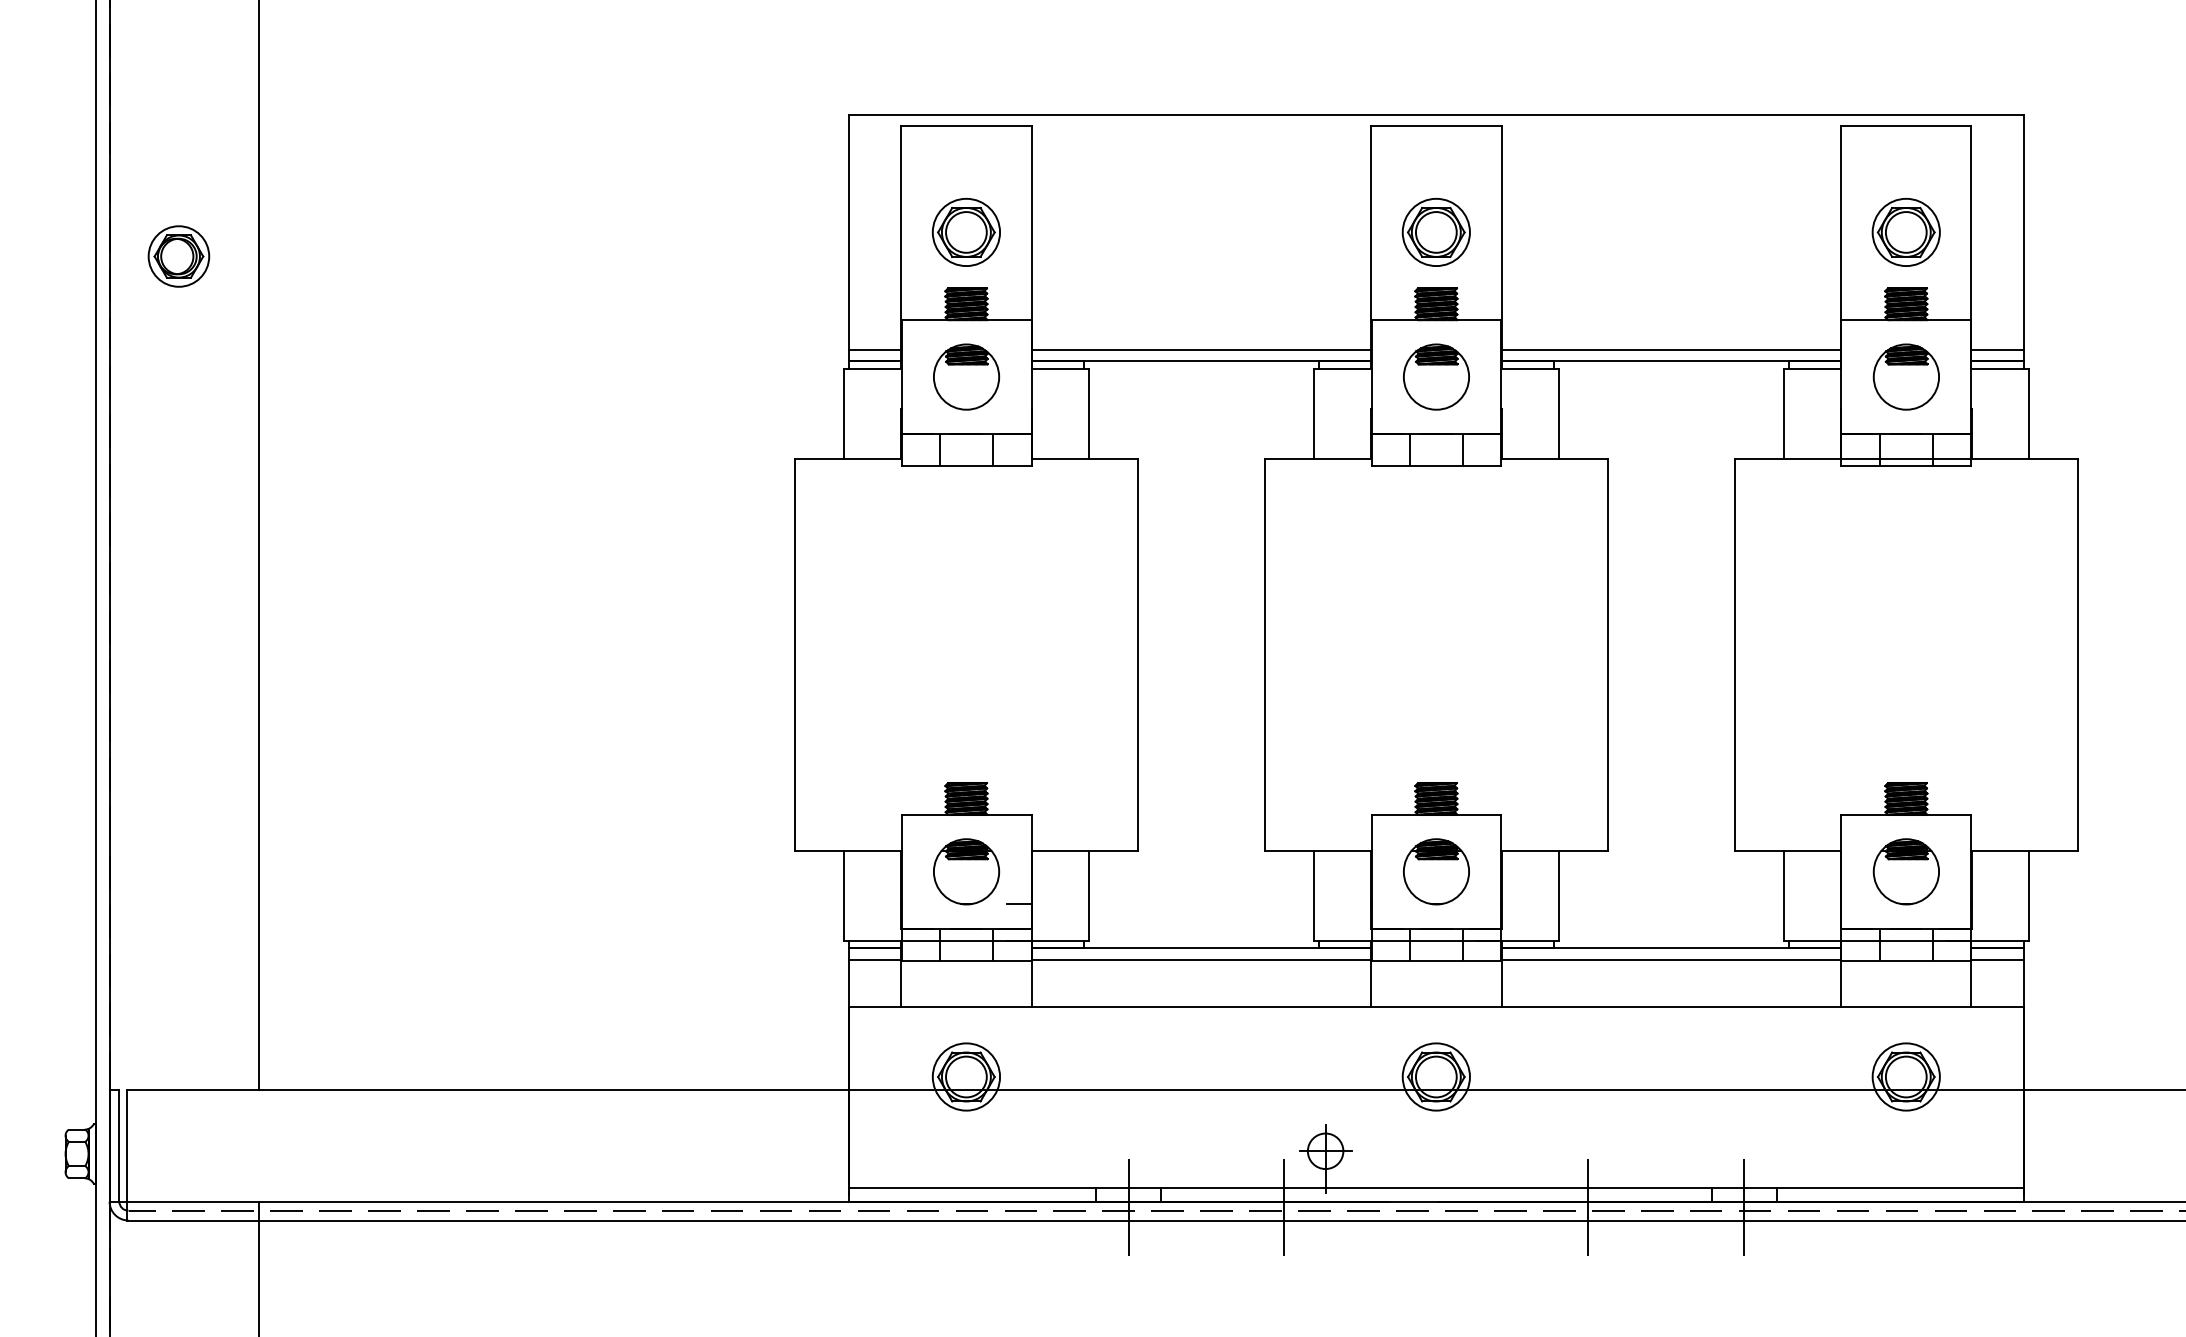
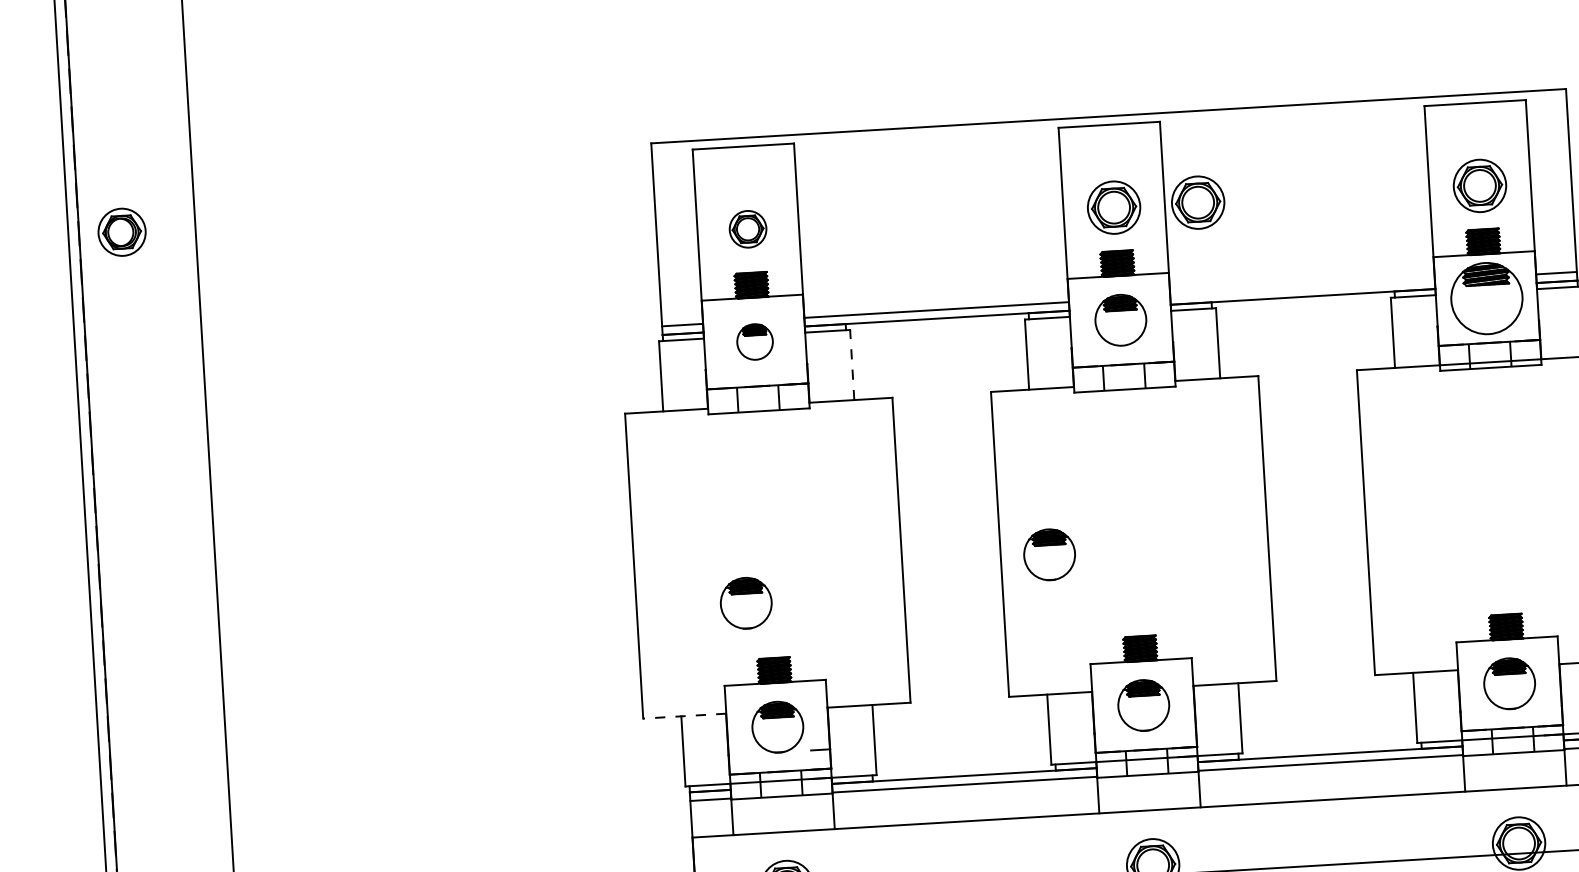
part: (965, 231) -> (747, 228), size x0.7
part: (1543, 231) -> (1197, 201), added
part: (178, 256) -> (121, 232), moved
line: (1671, 349) -> (1302, 287), removed
part: (966, 376) -> (754, 341), size x0.7
part: (1905, 376) -> (1486, 298), size x1.4
line: (1089, 413) -> (852, 364), solid -> dashed
part: (1327, 671) -> (1049, 554), added
part: (935, 710) -> (746, 603), added
line: (847, 850) -> (684, 716), solid -> dashed

